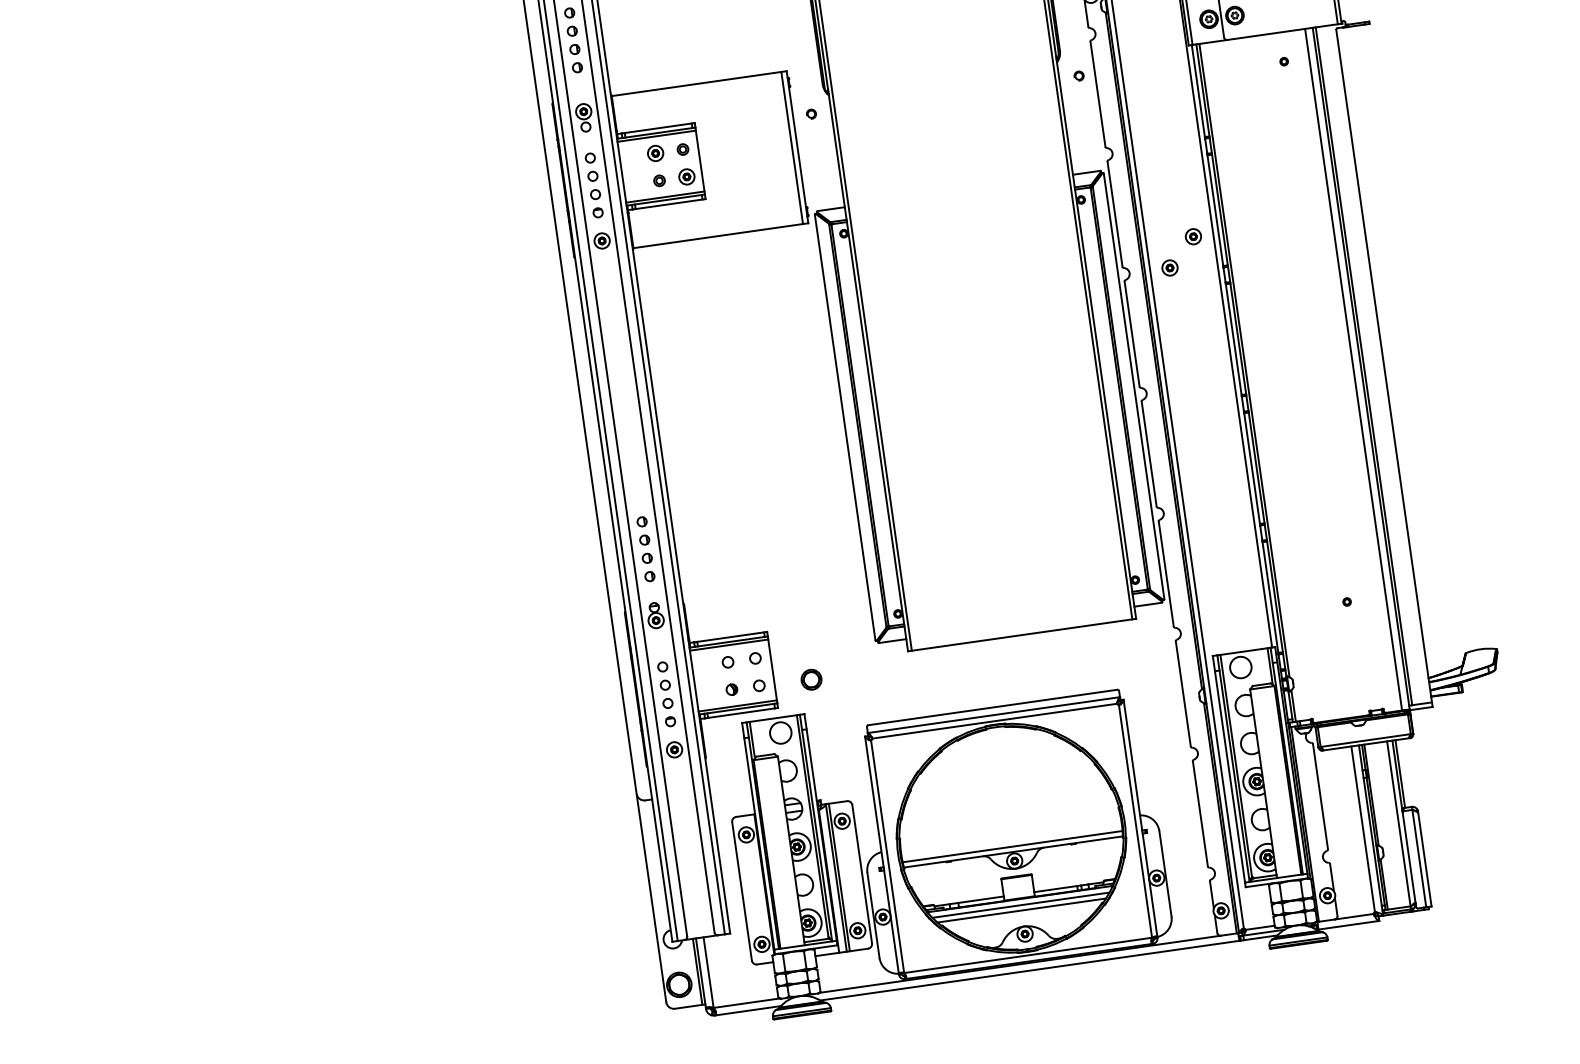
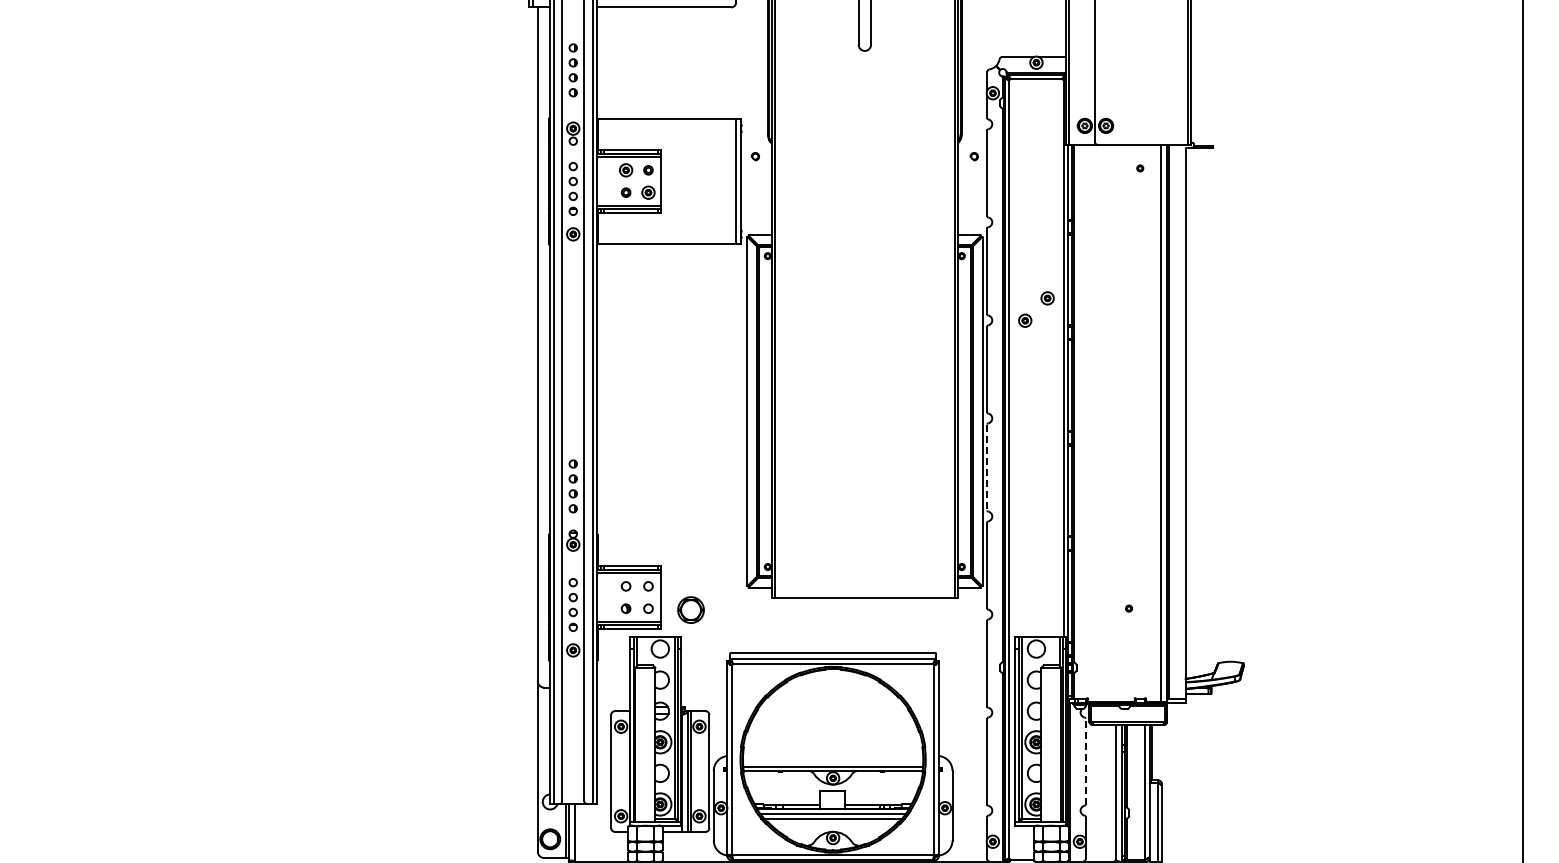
line: (1149, 454) -> (987, 467), solid -> dashed
part: (810, 679) -> (690, 609), size x1.6
line: (1320, 796) -> (1085, 761), solid -> dashed

